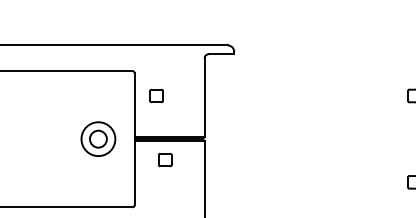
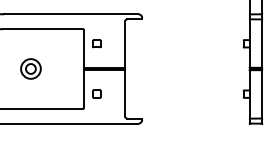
part: (97, 138) -> (30, 68), moved
part: (164, 158) -> (96, 93), moved

